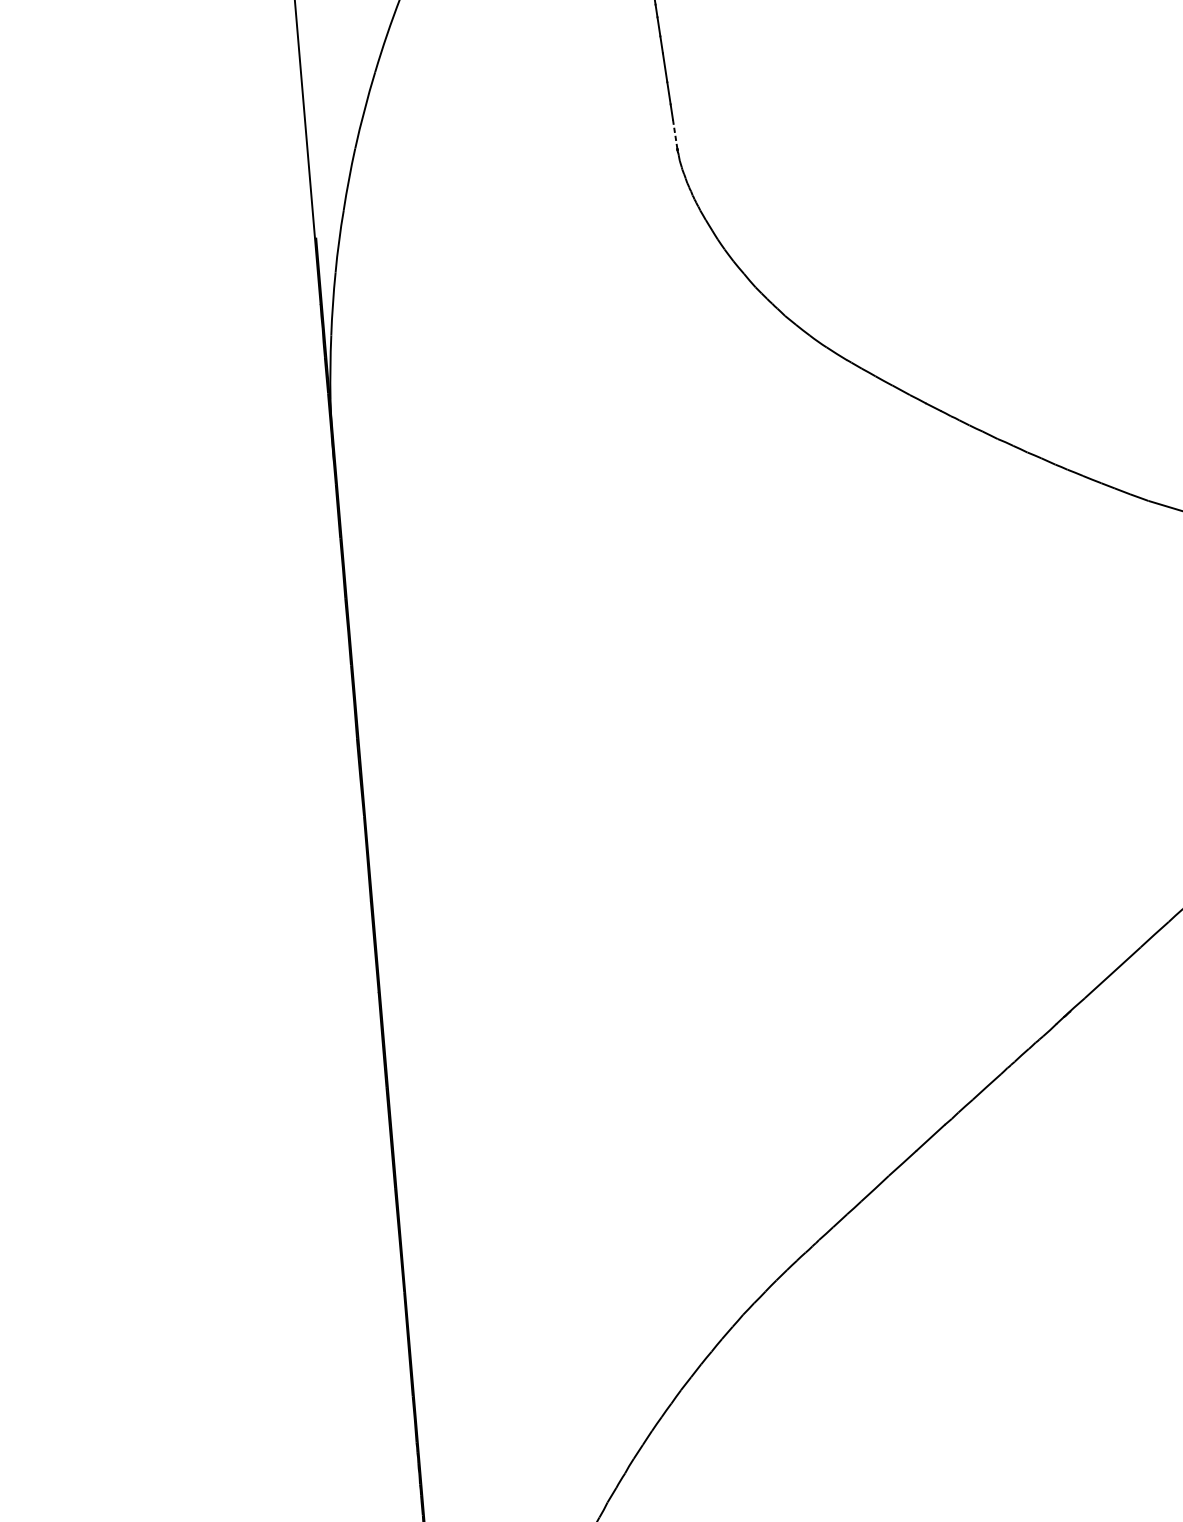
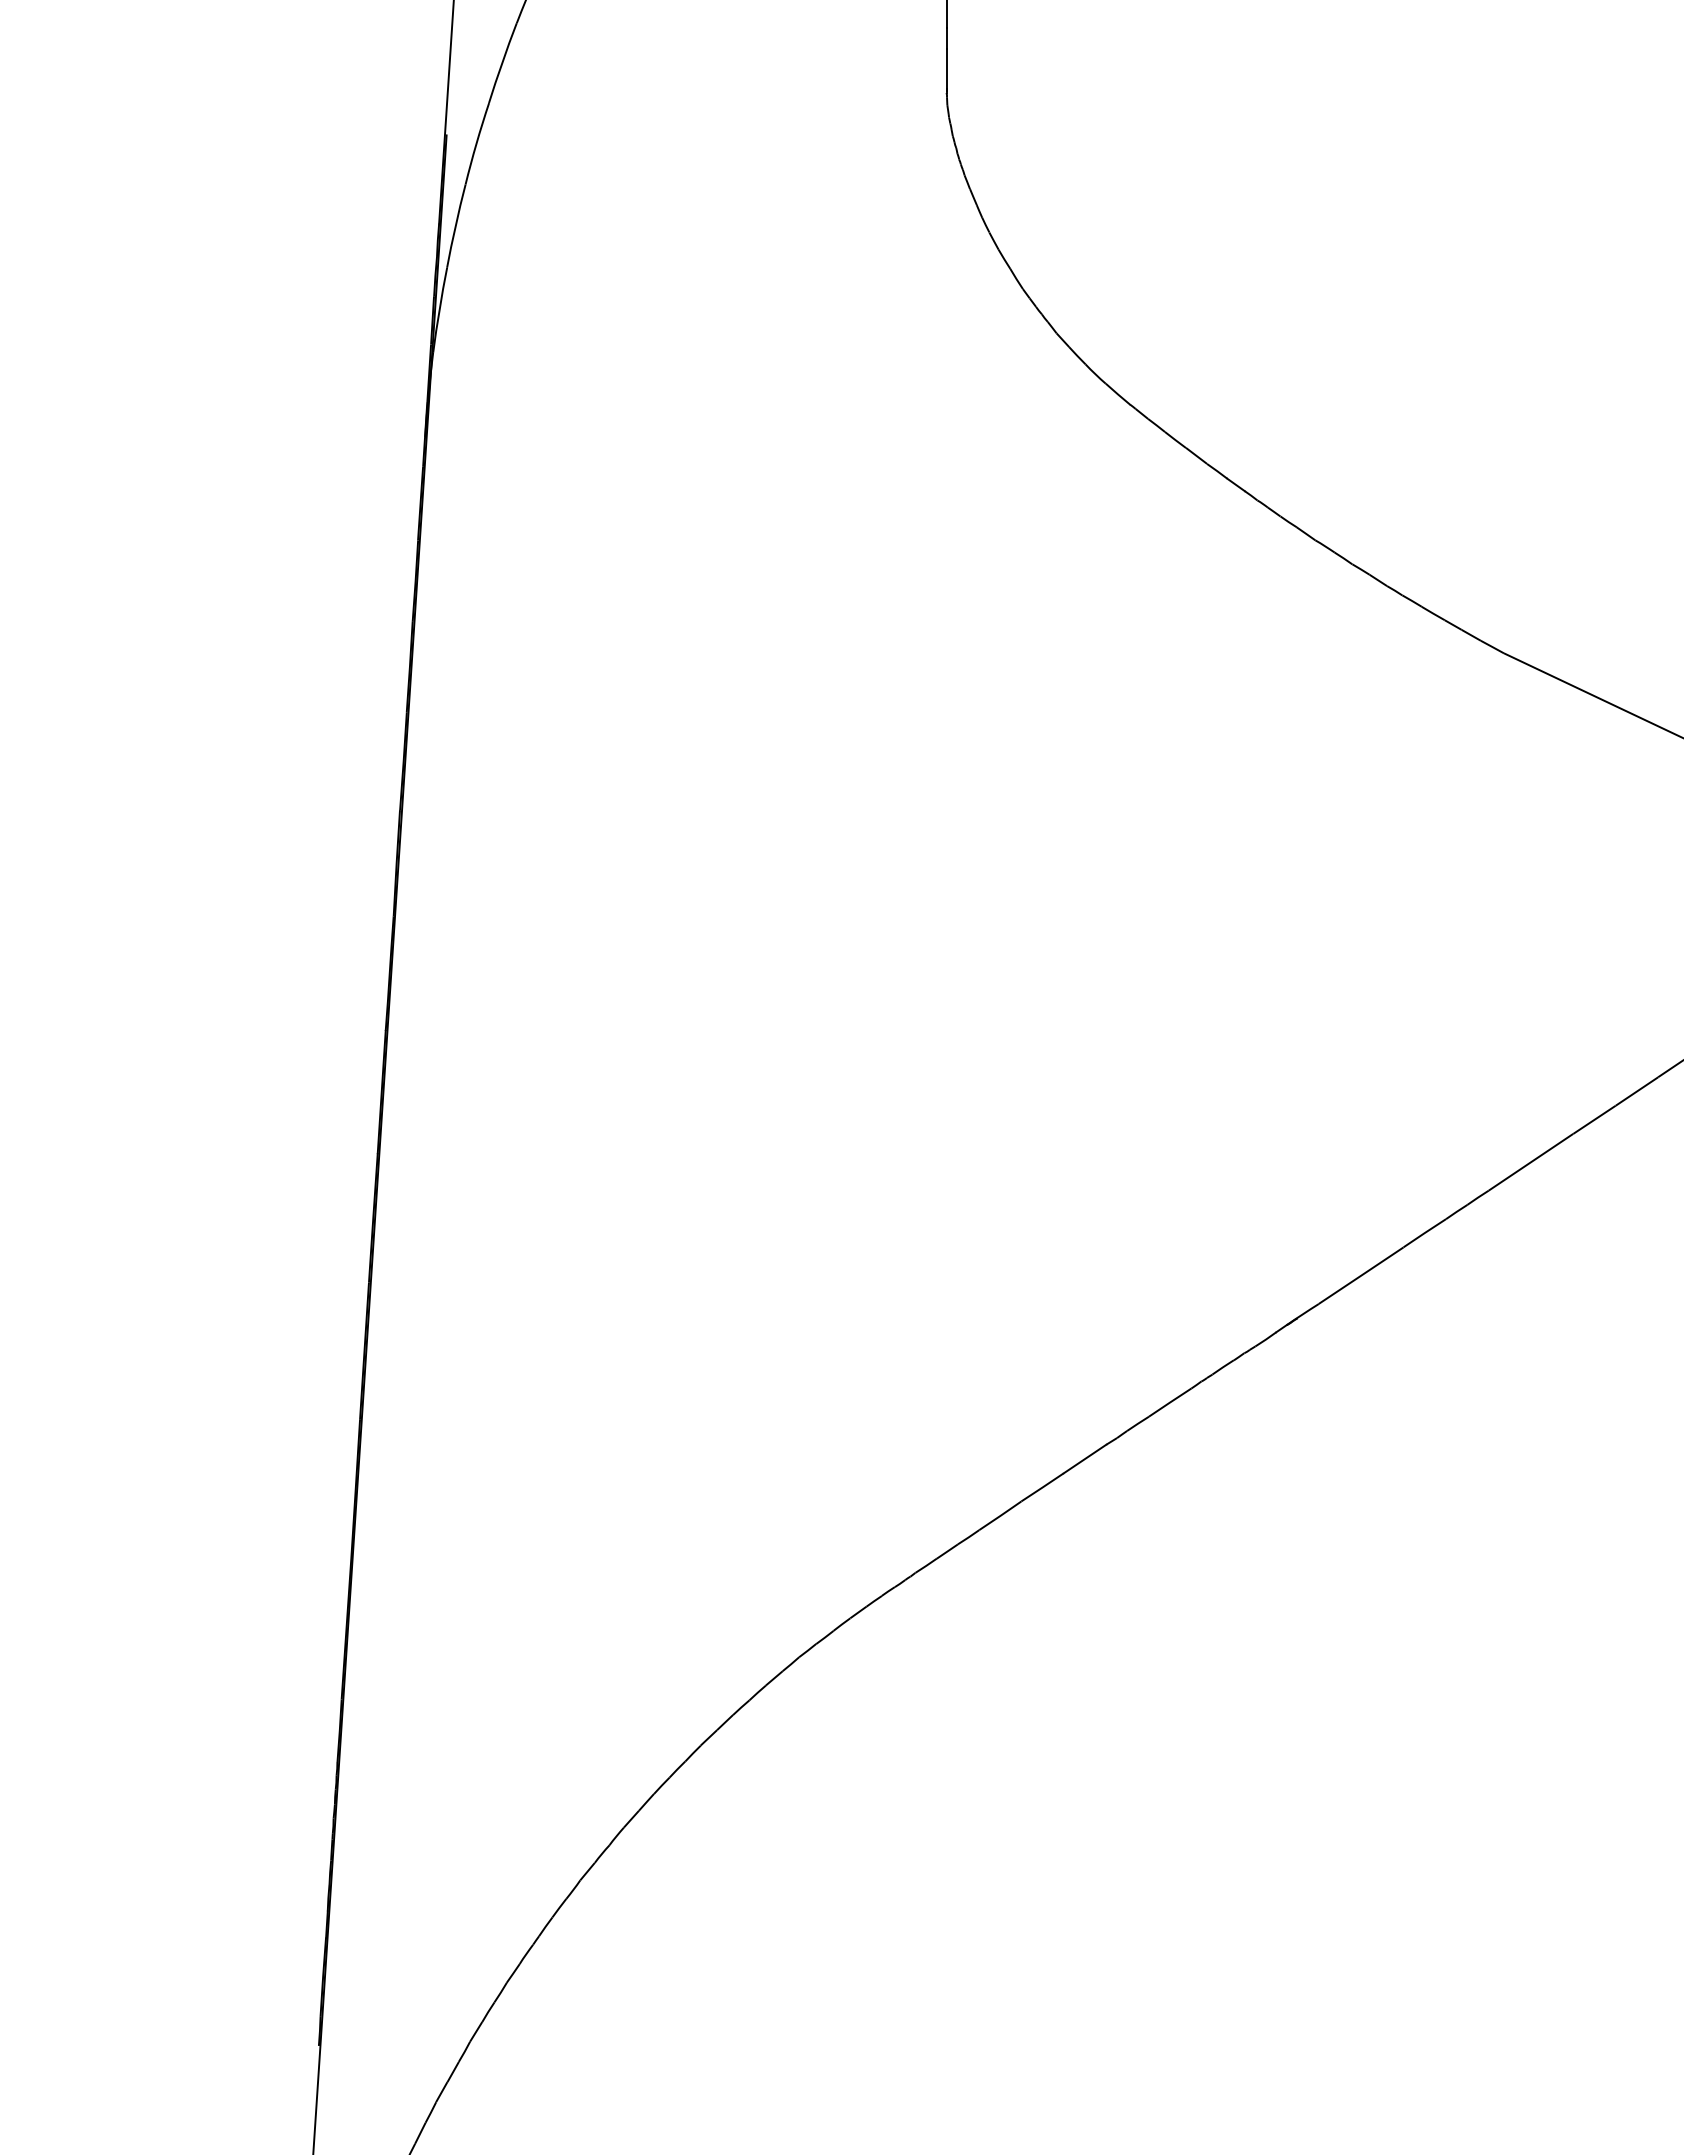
line: (675, 134) -> (946, 68), dashed -> solid

